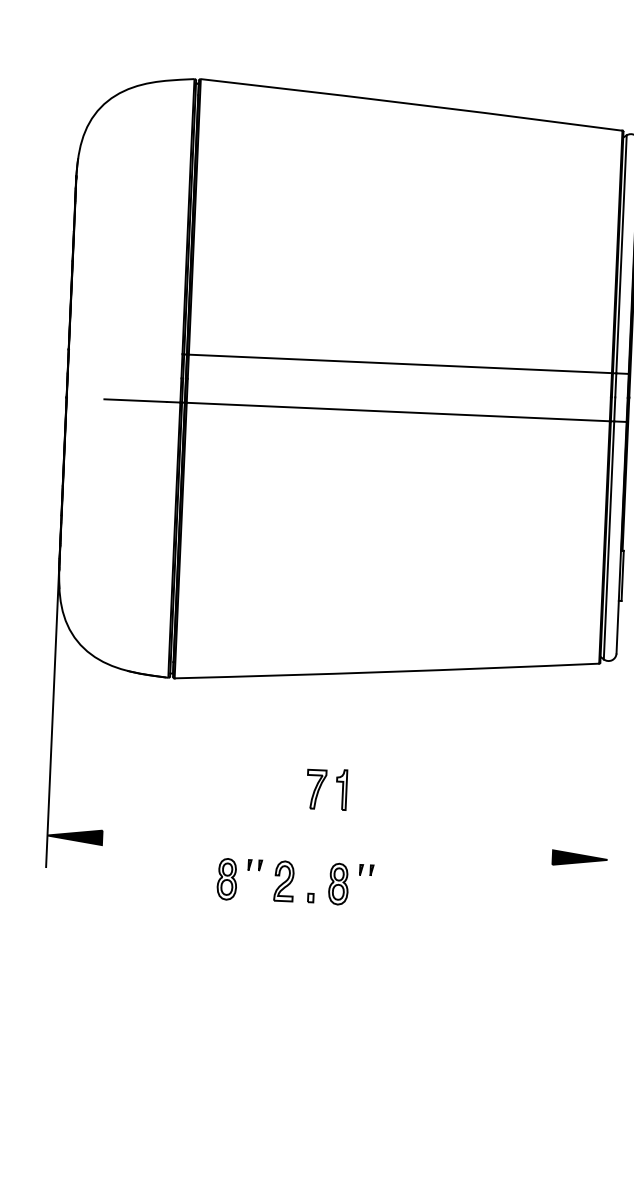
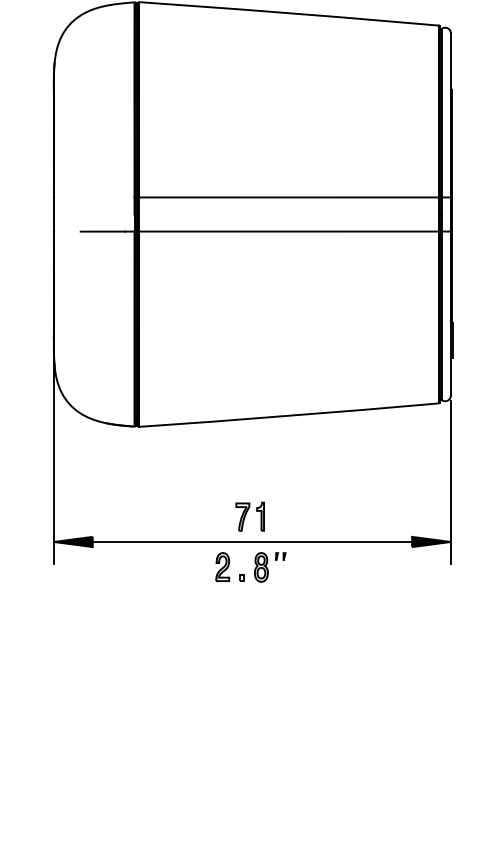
line: (610, 775) -> (450, 482), added
part: (325, 789) -> (249, 516), moved
line: (327, 847) -> (252, 541), added
part: (240, 879) -> (191, 567), removed

